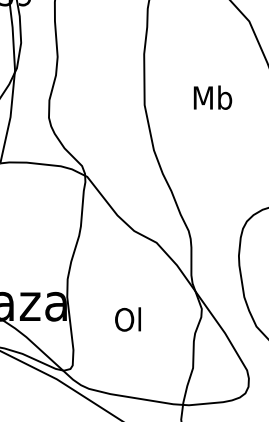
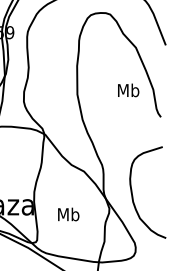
text: (212, 97) -> (128, 90), moved
text: (128, 319) -> (68, 214), Ol -> Mb

